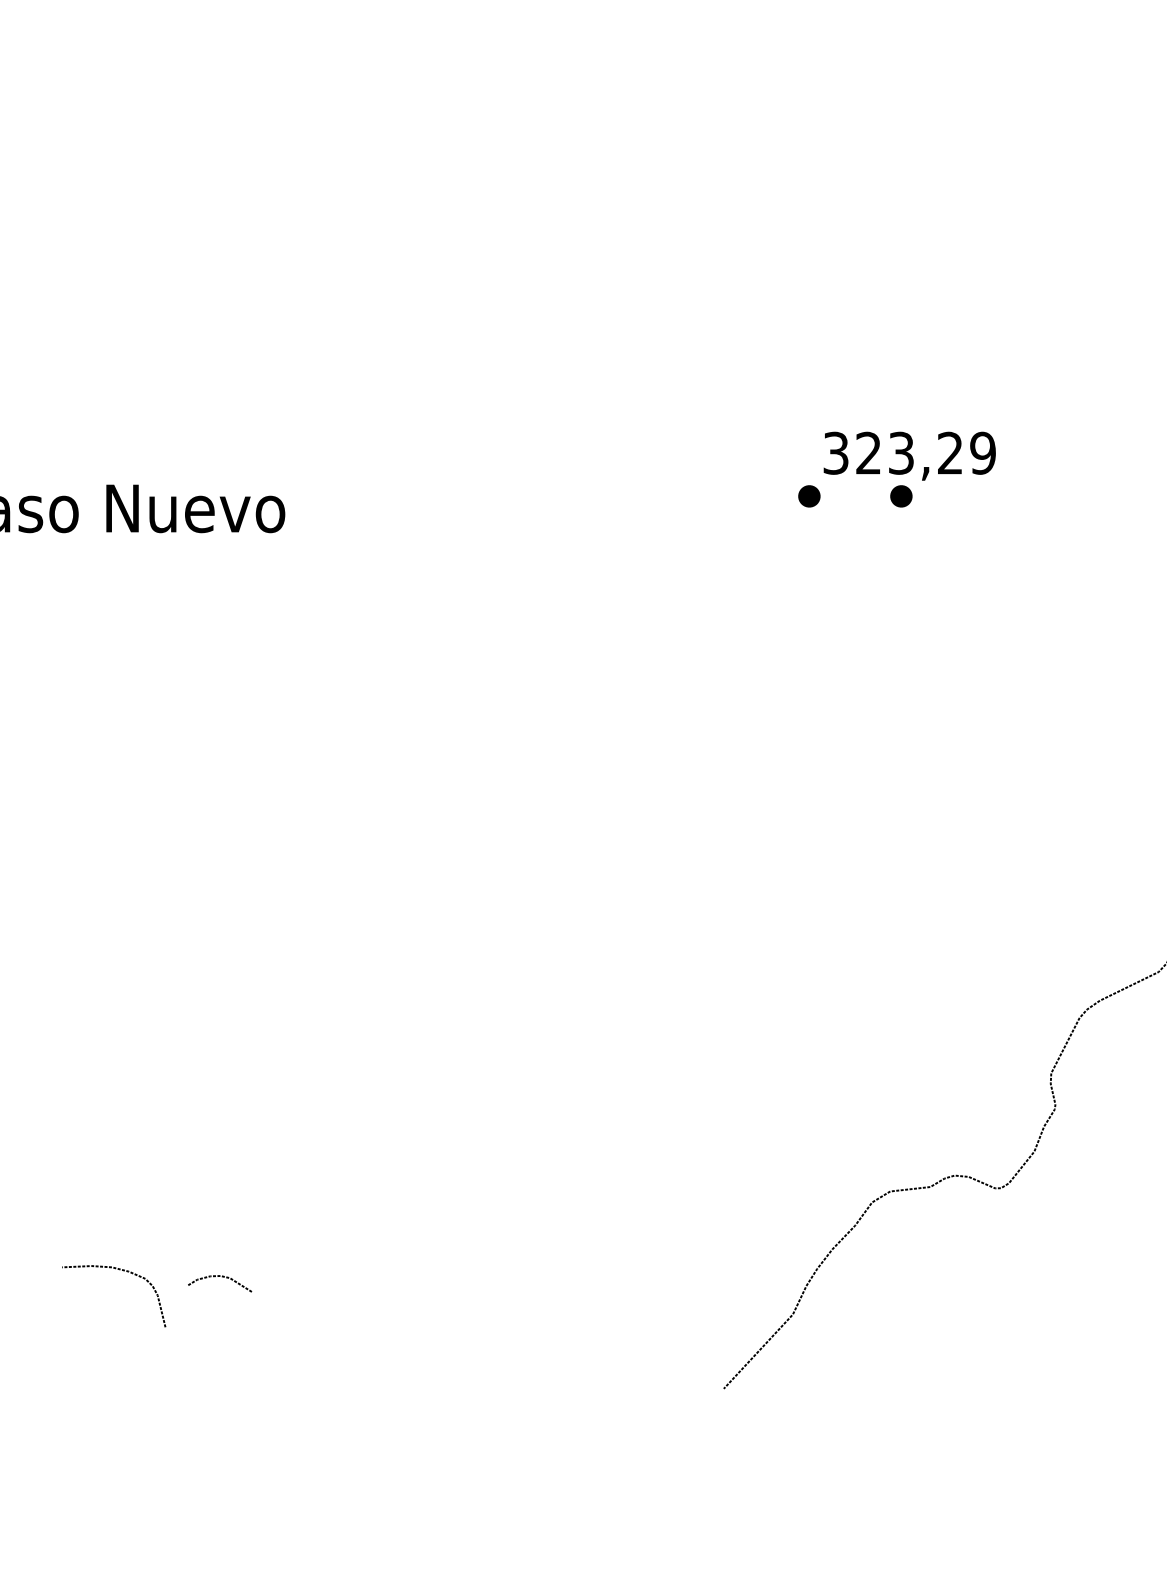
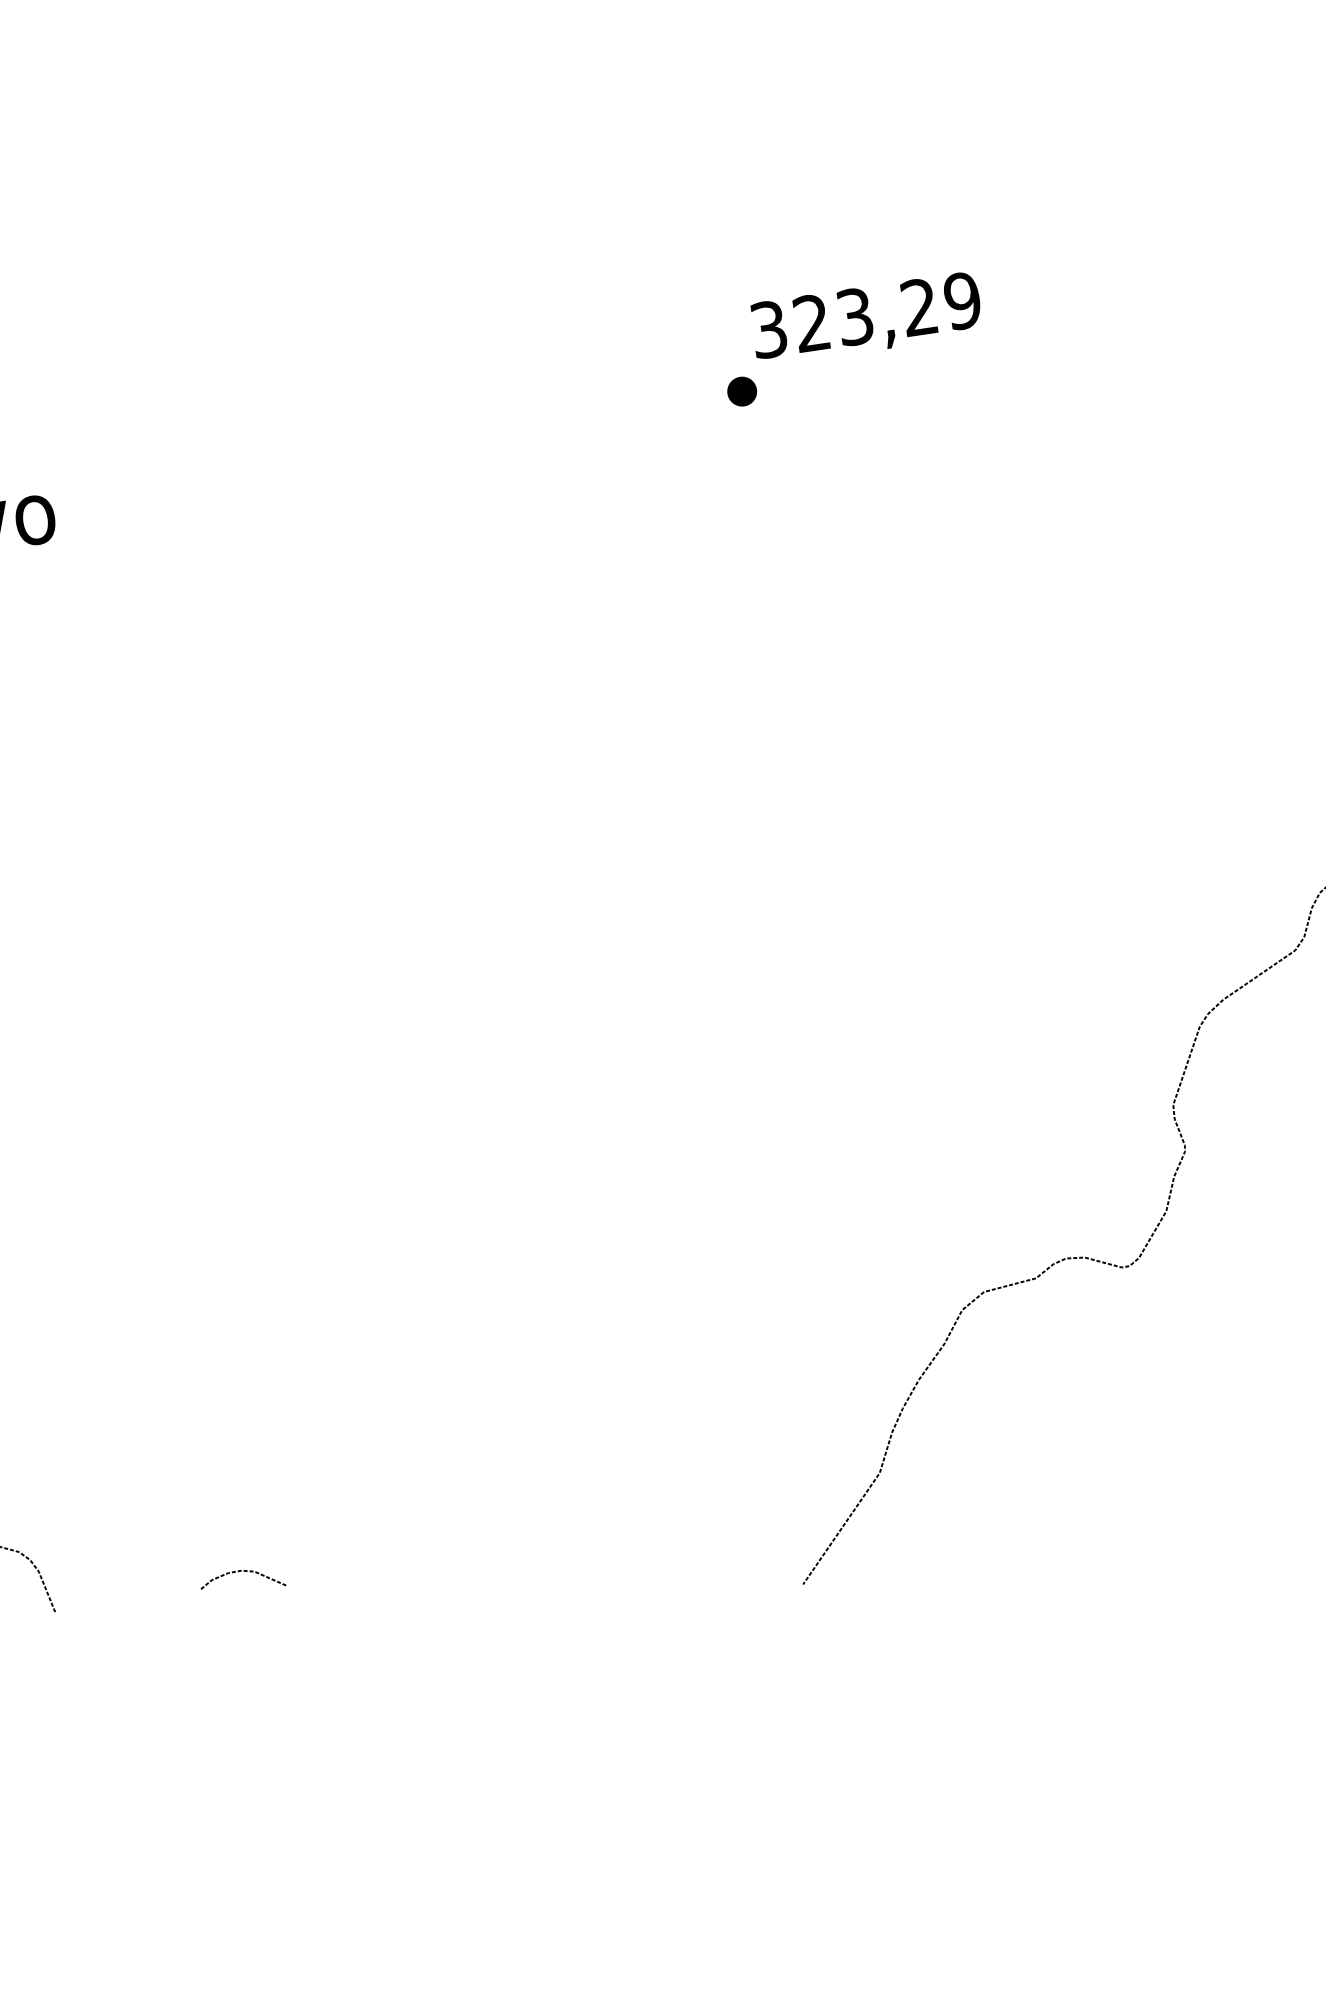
part: (901, 496) -> (863, 373), removed
curve: (222, 1277) -> (244, 1572), moved

